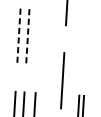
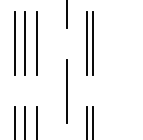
line: (18, 36) -> (14, 43), dashed -> solid
line: (27, 36) -> (24, 43), dashed -> solid
line: (38, 37) -> (37, 43), added
line: (82, 40) -> (87, 43), added
line: (87, 40) -> (92, 43), added

